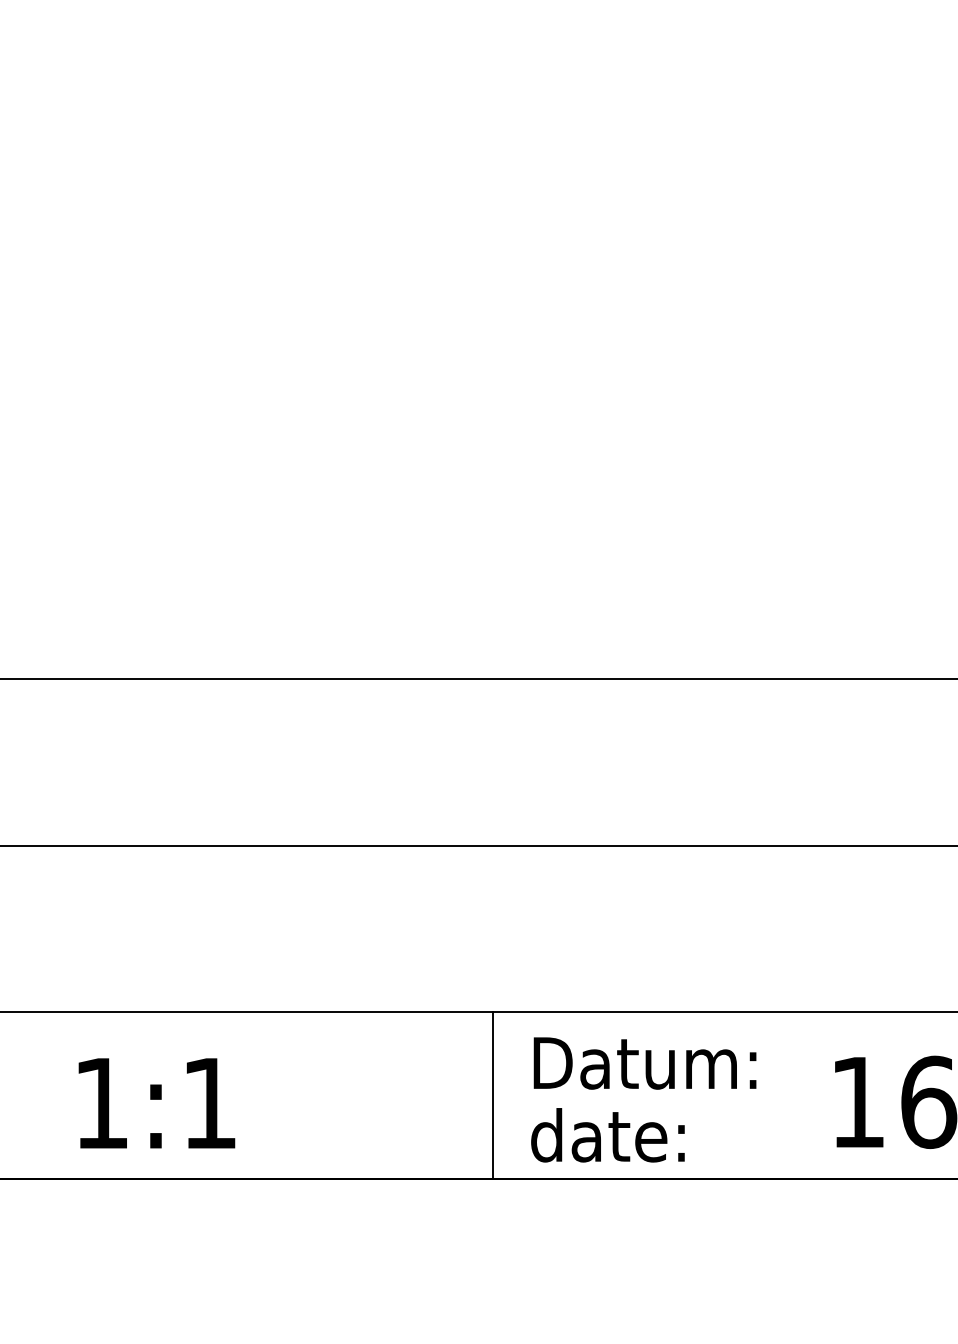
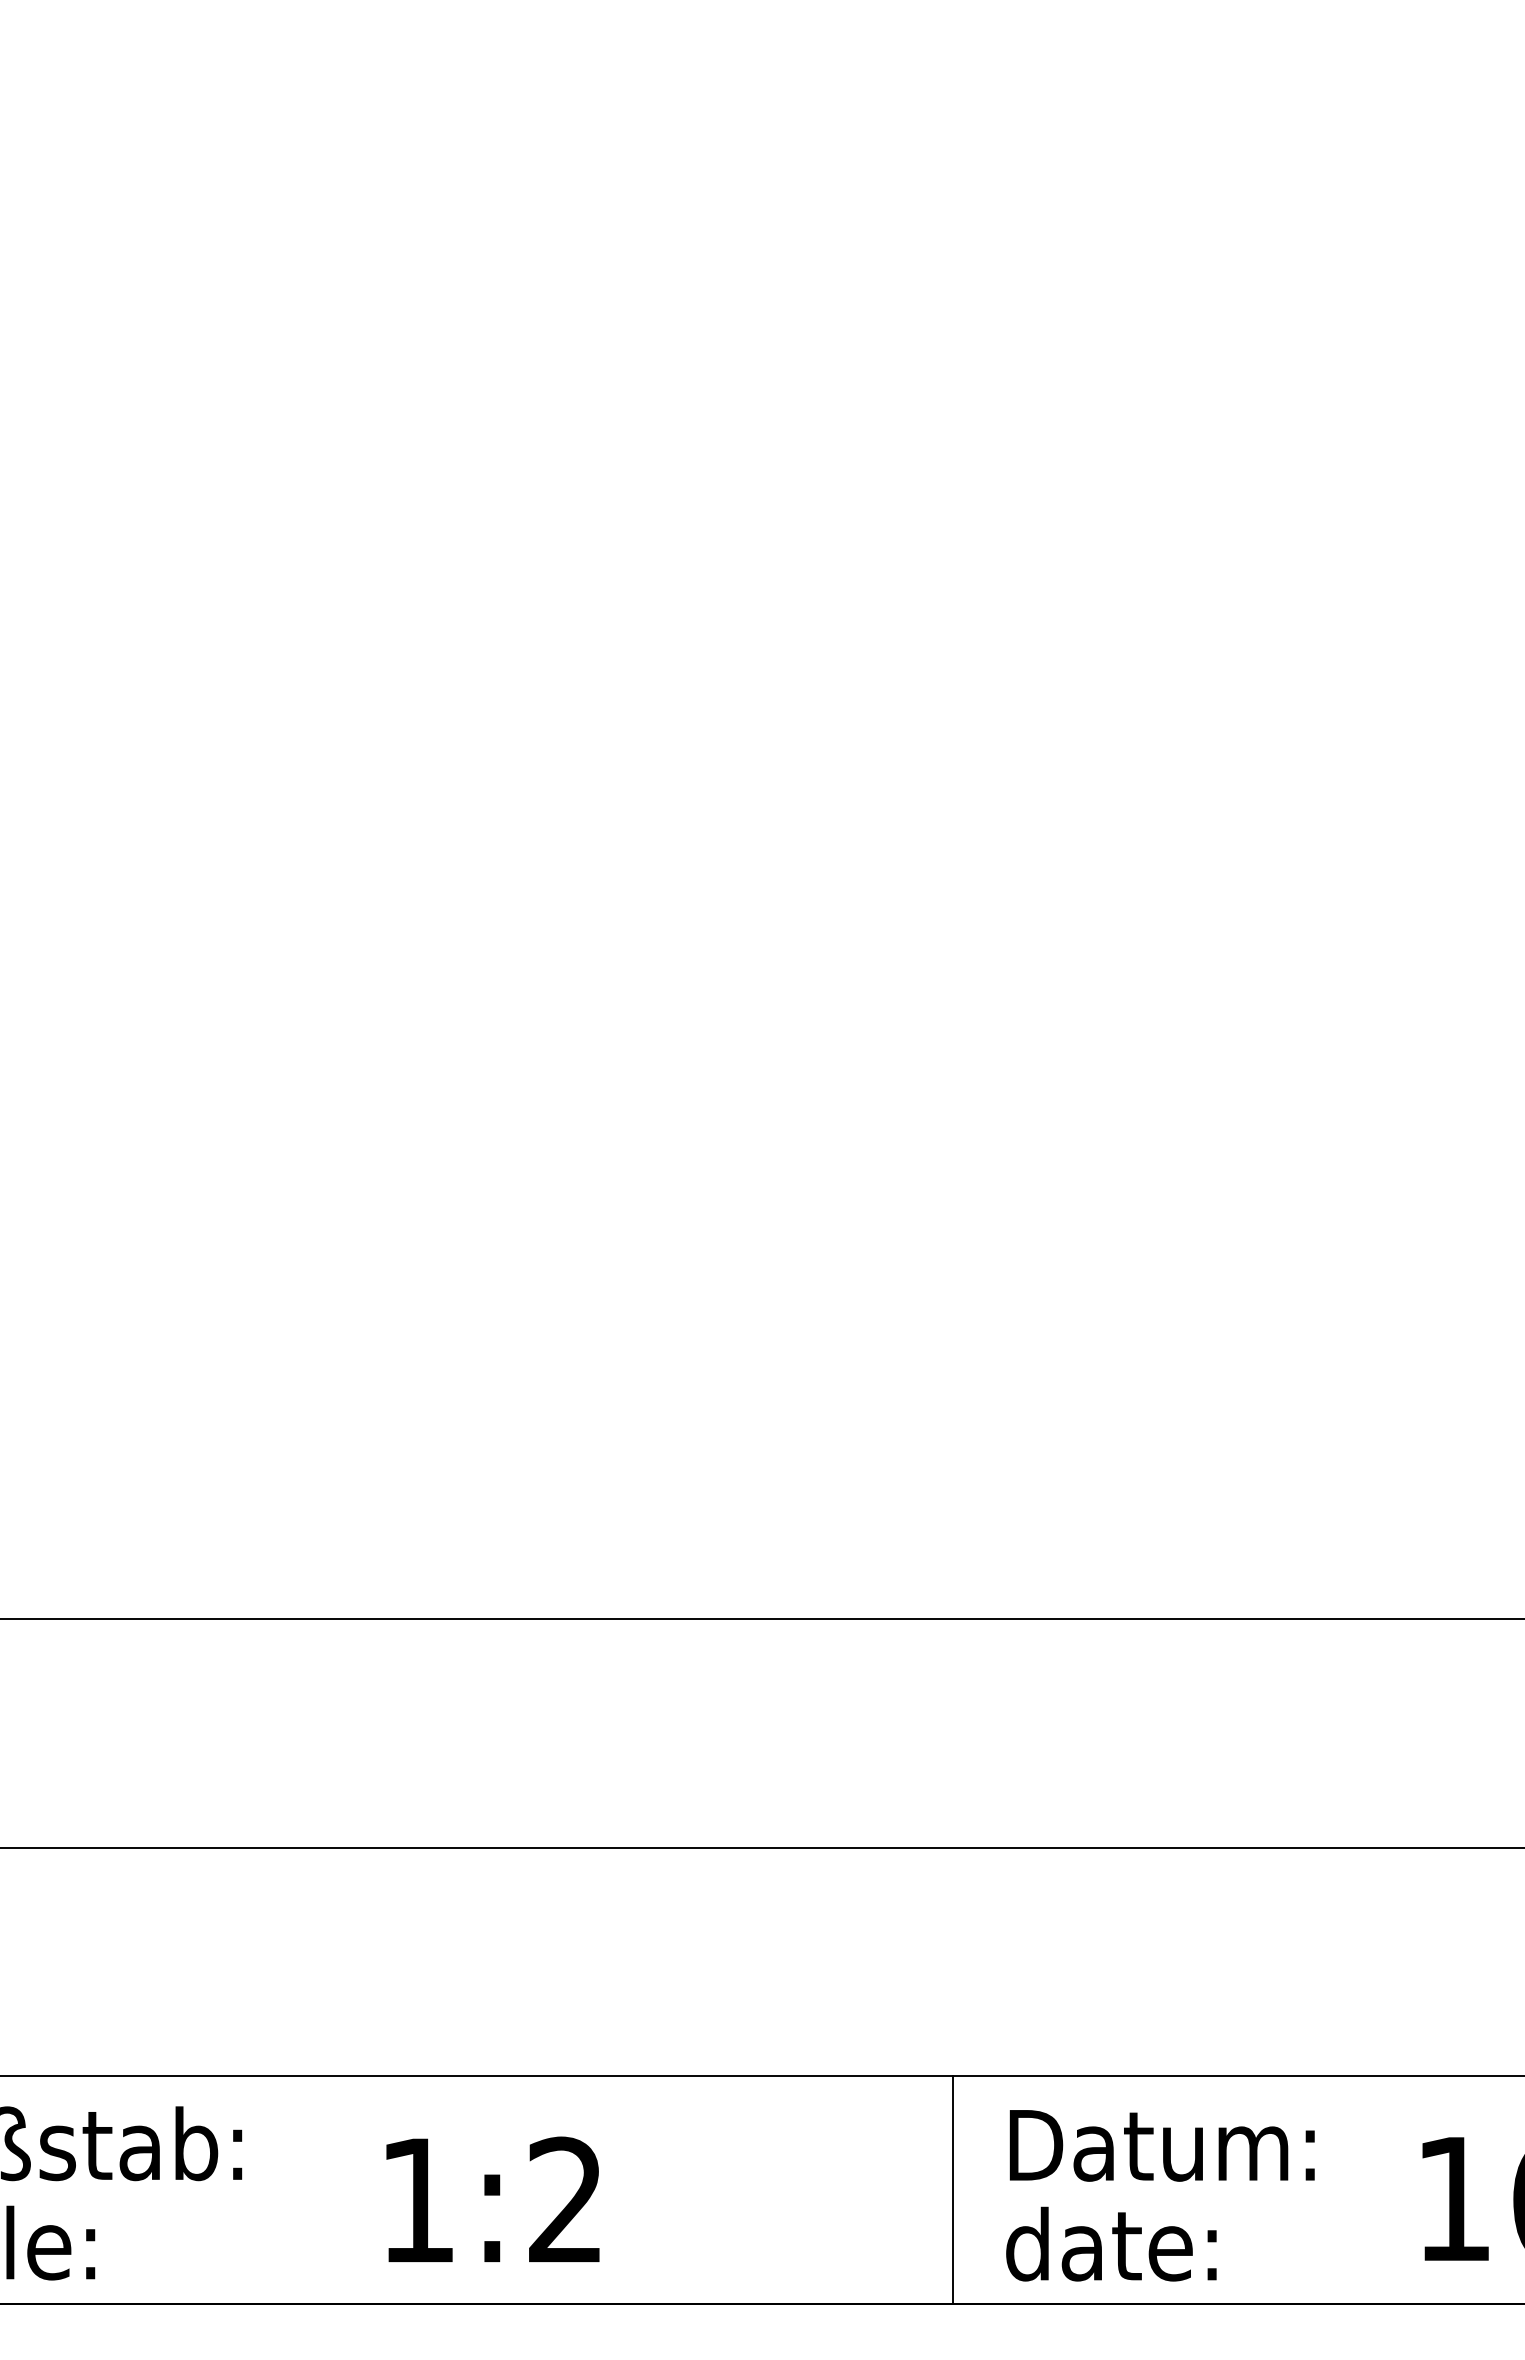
text: (208, 1102) -> (564, 2199), 1:1 -> 1:2

